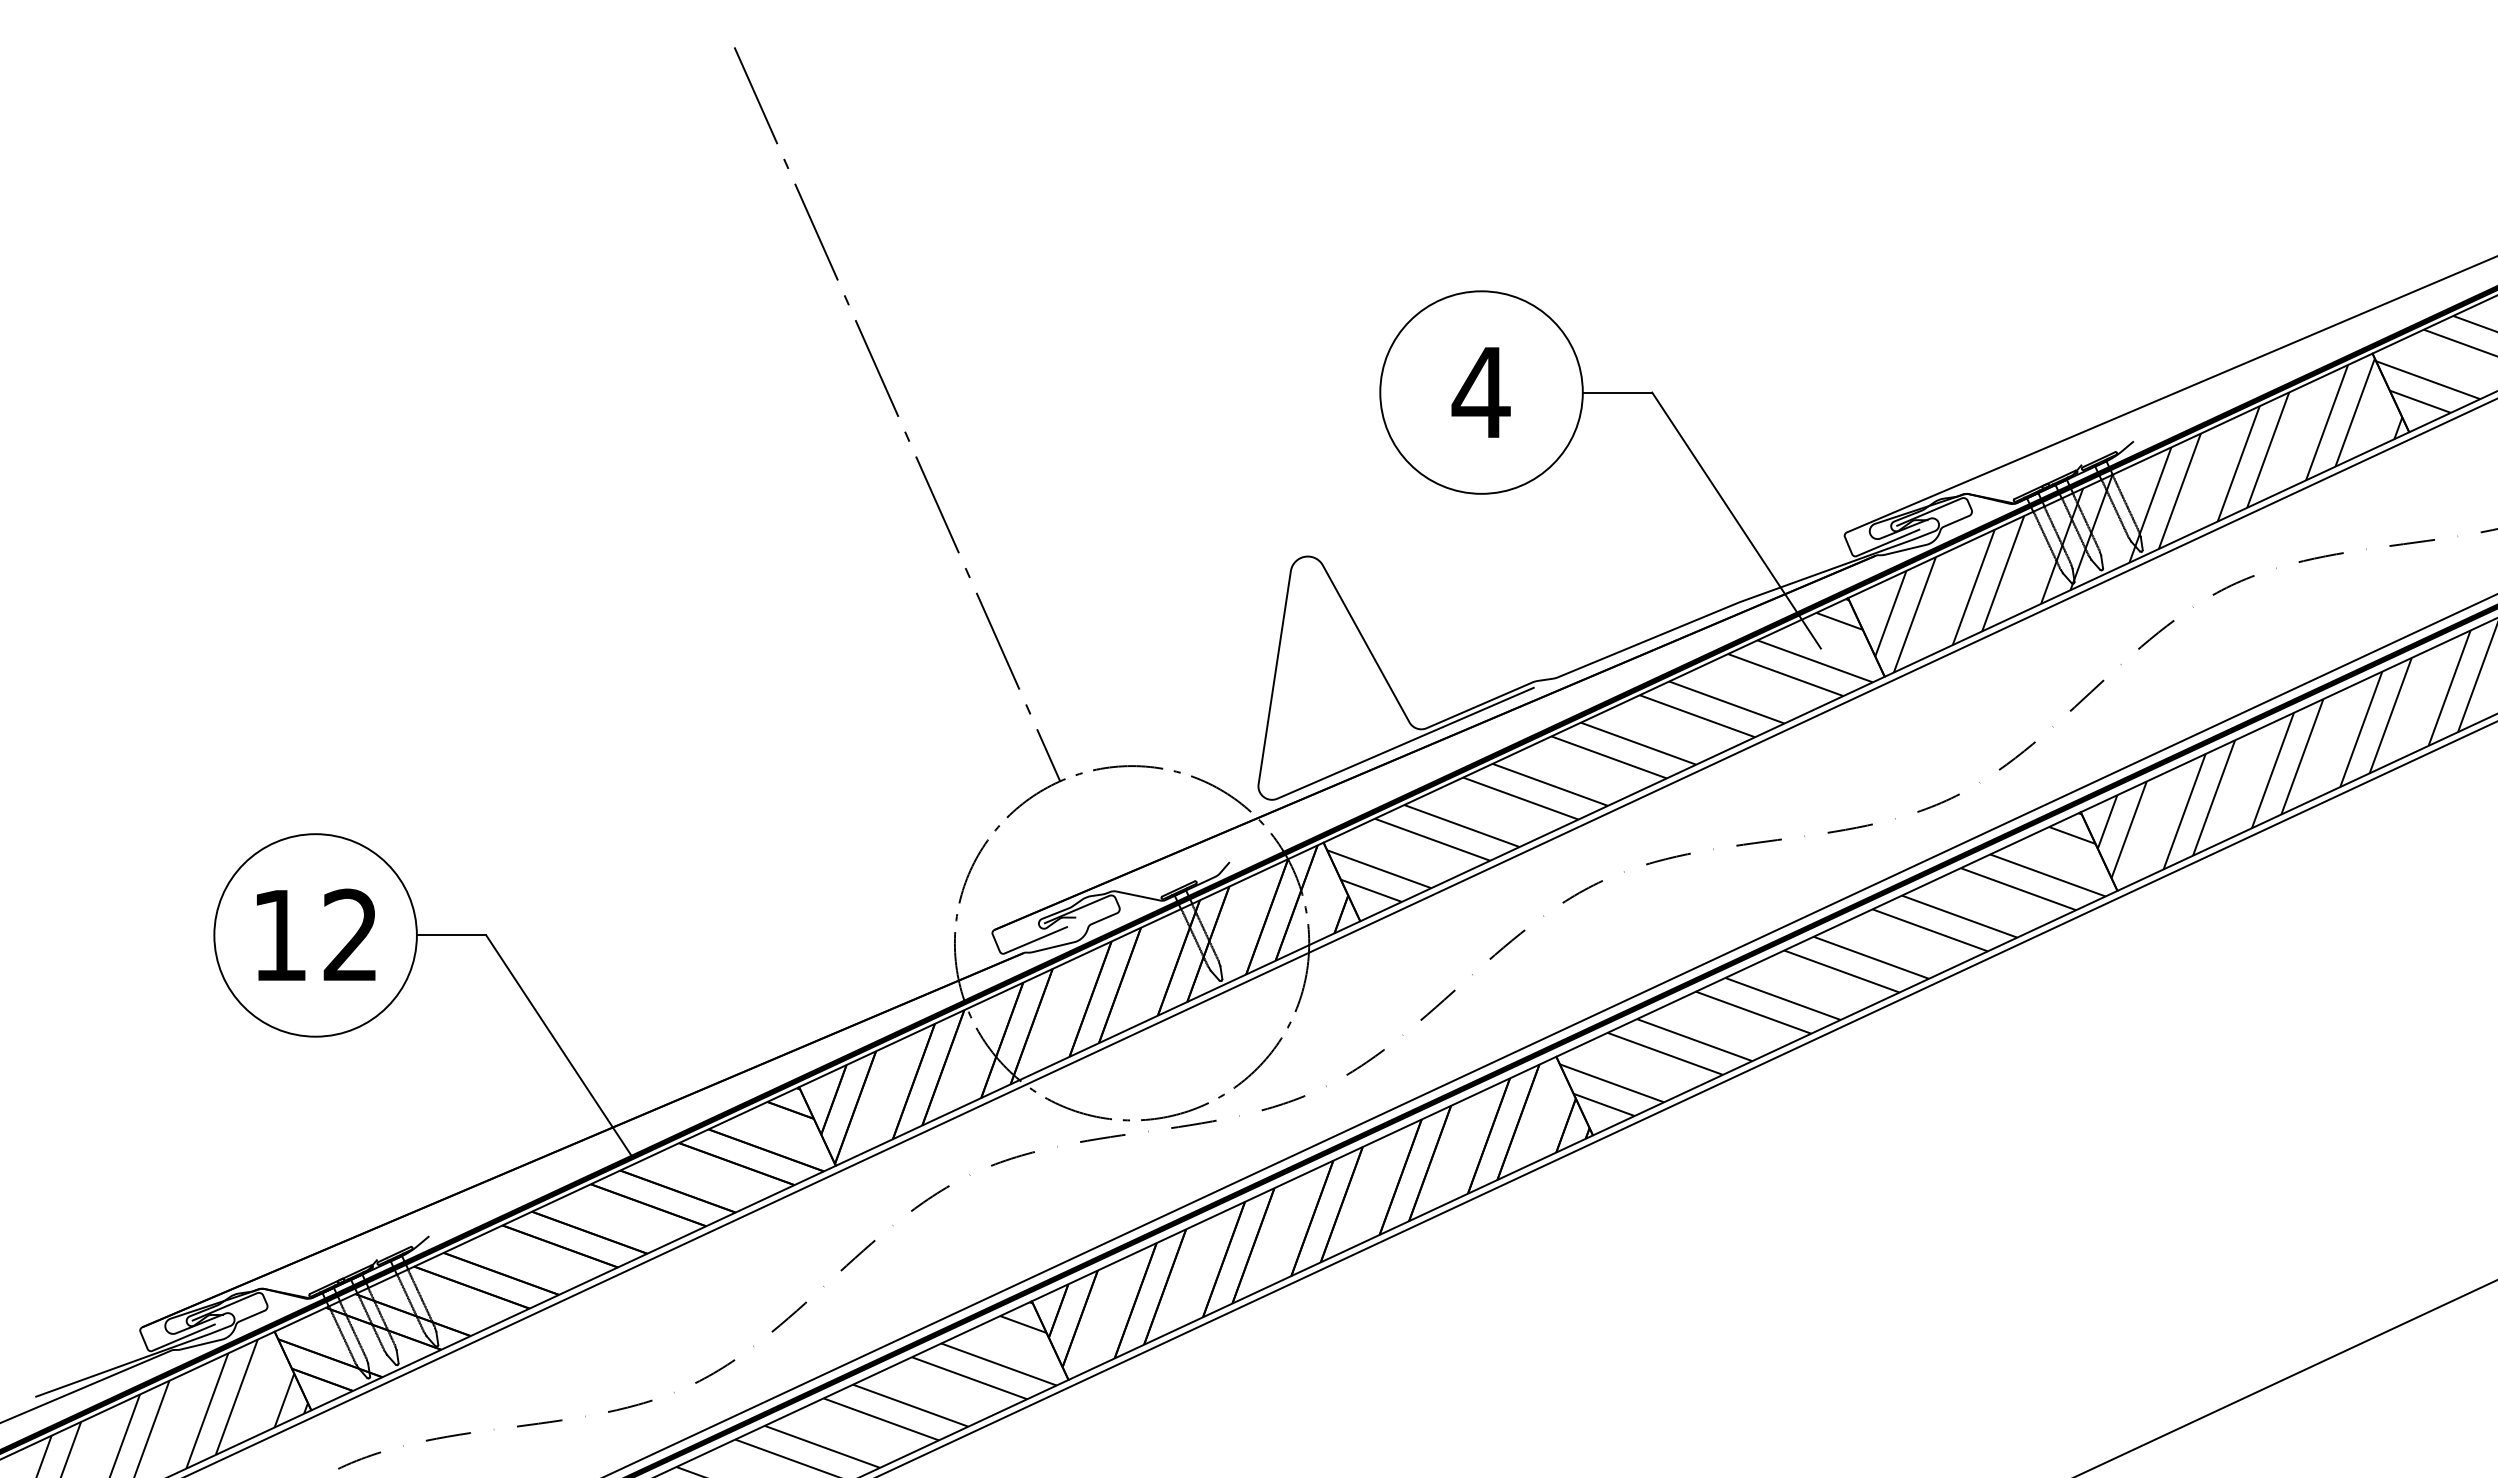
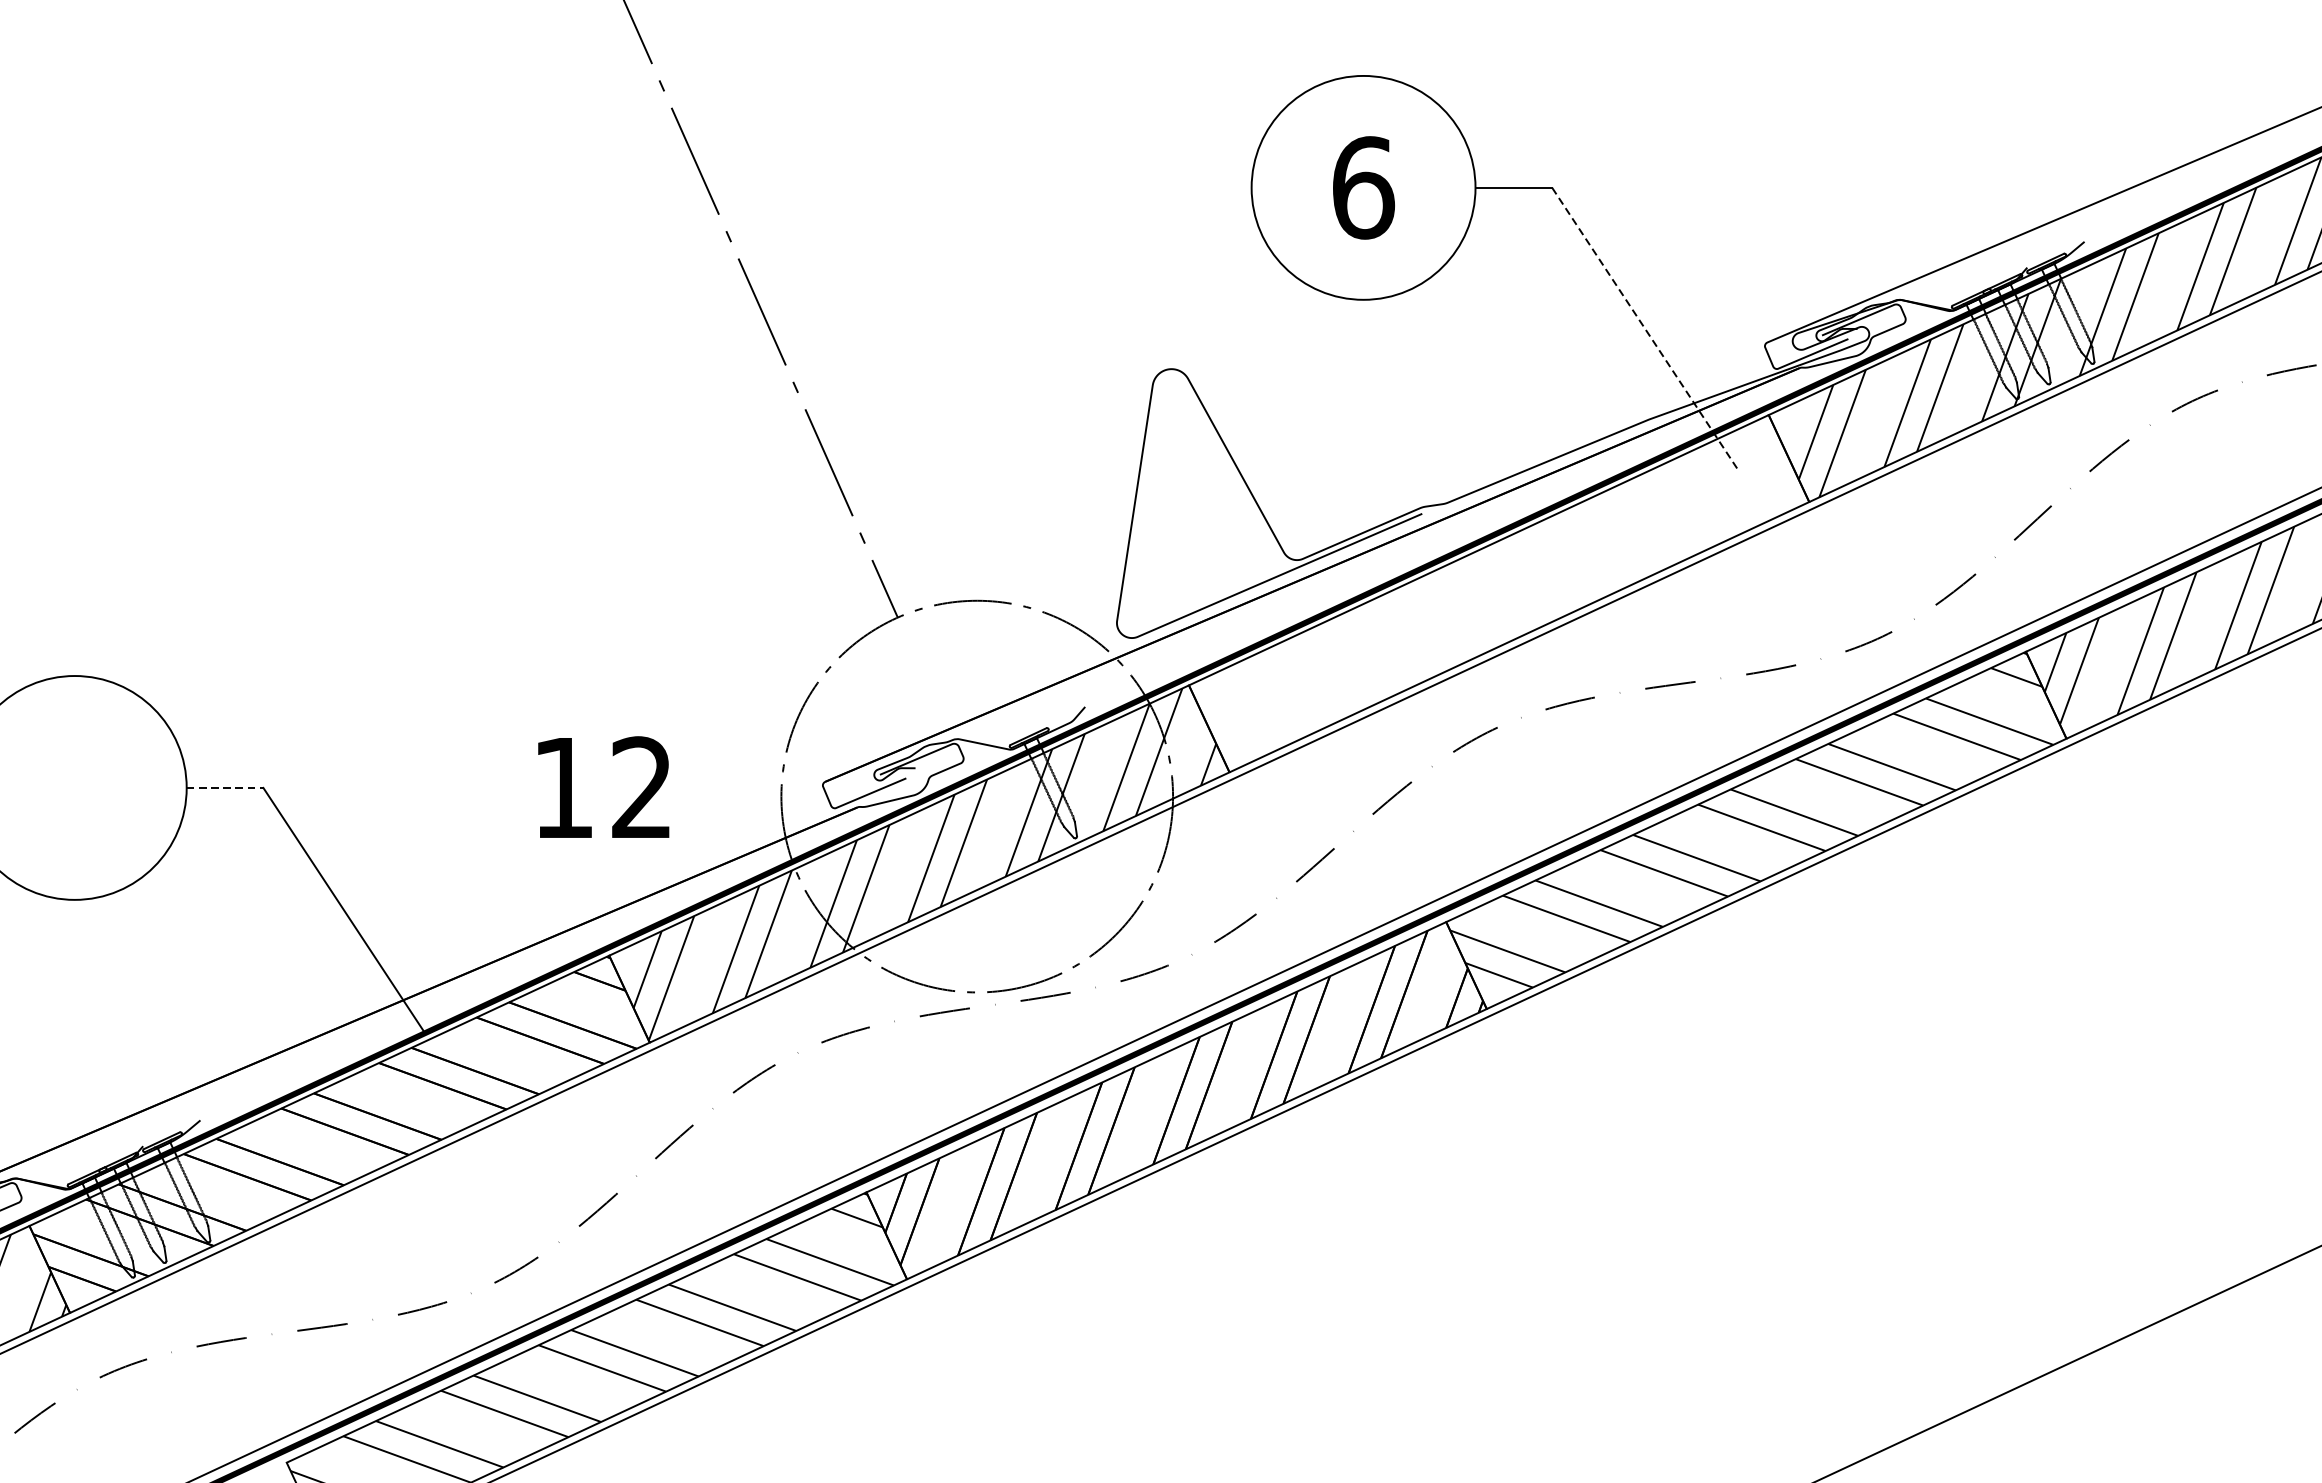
text: (1480, 392) -> (1362, 187), 4 -> 6
line: (1736, 520) -> (1645, 329), solid -> dashed
hatch: (1599, 750) -> (1493, 583), removed
text: (316, 934) -> (604, 786), moved
line: (451, 935) -> (224, 788), solid -> dashed
hatch: (1084, 1004) -> (924, 864), removed

